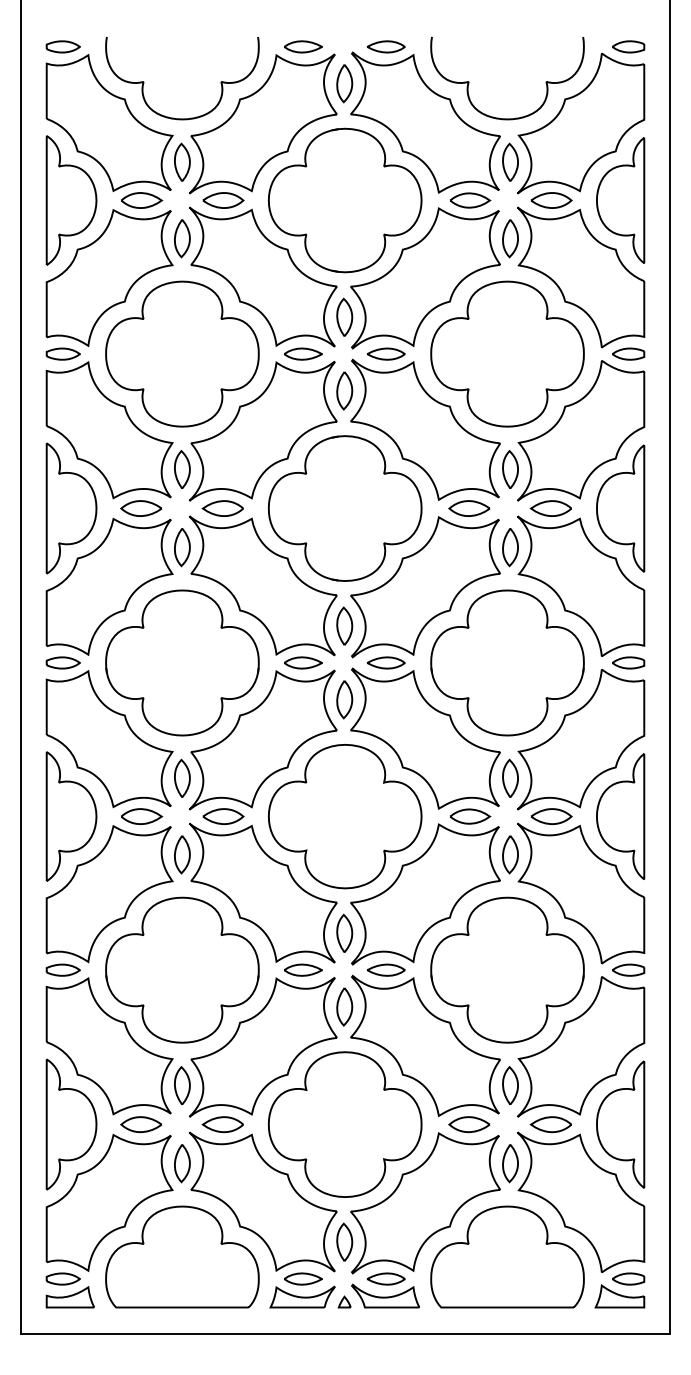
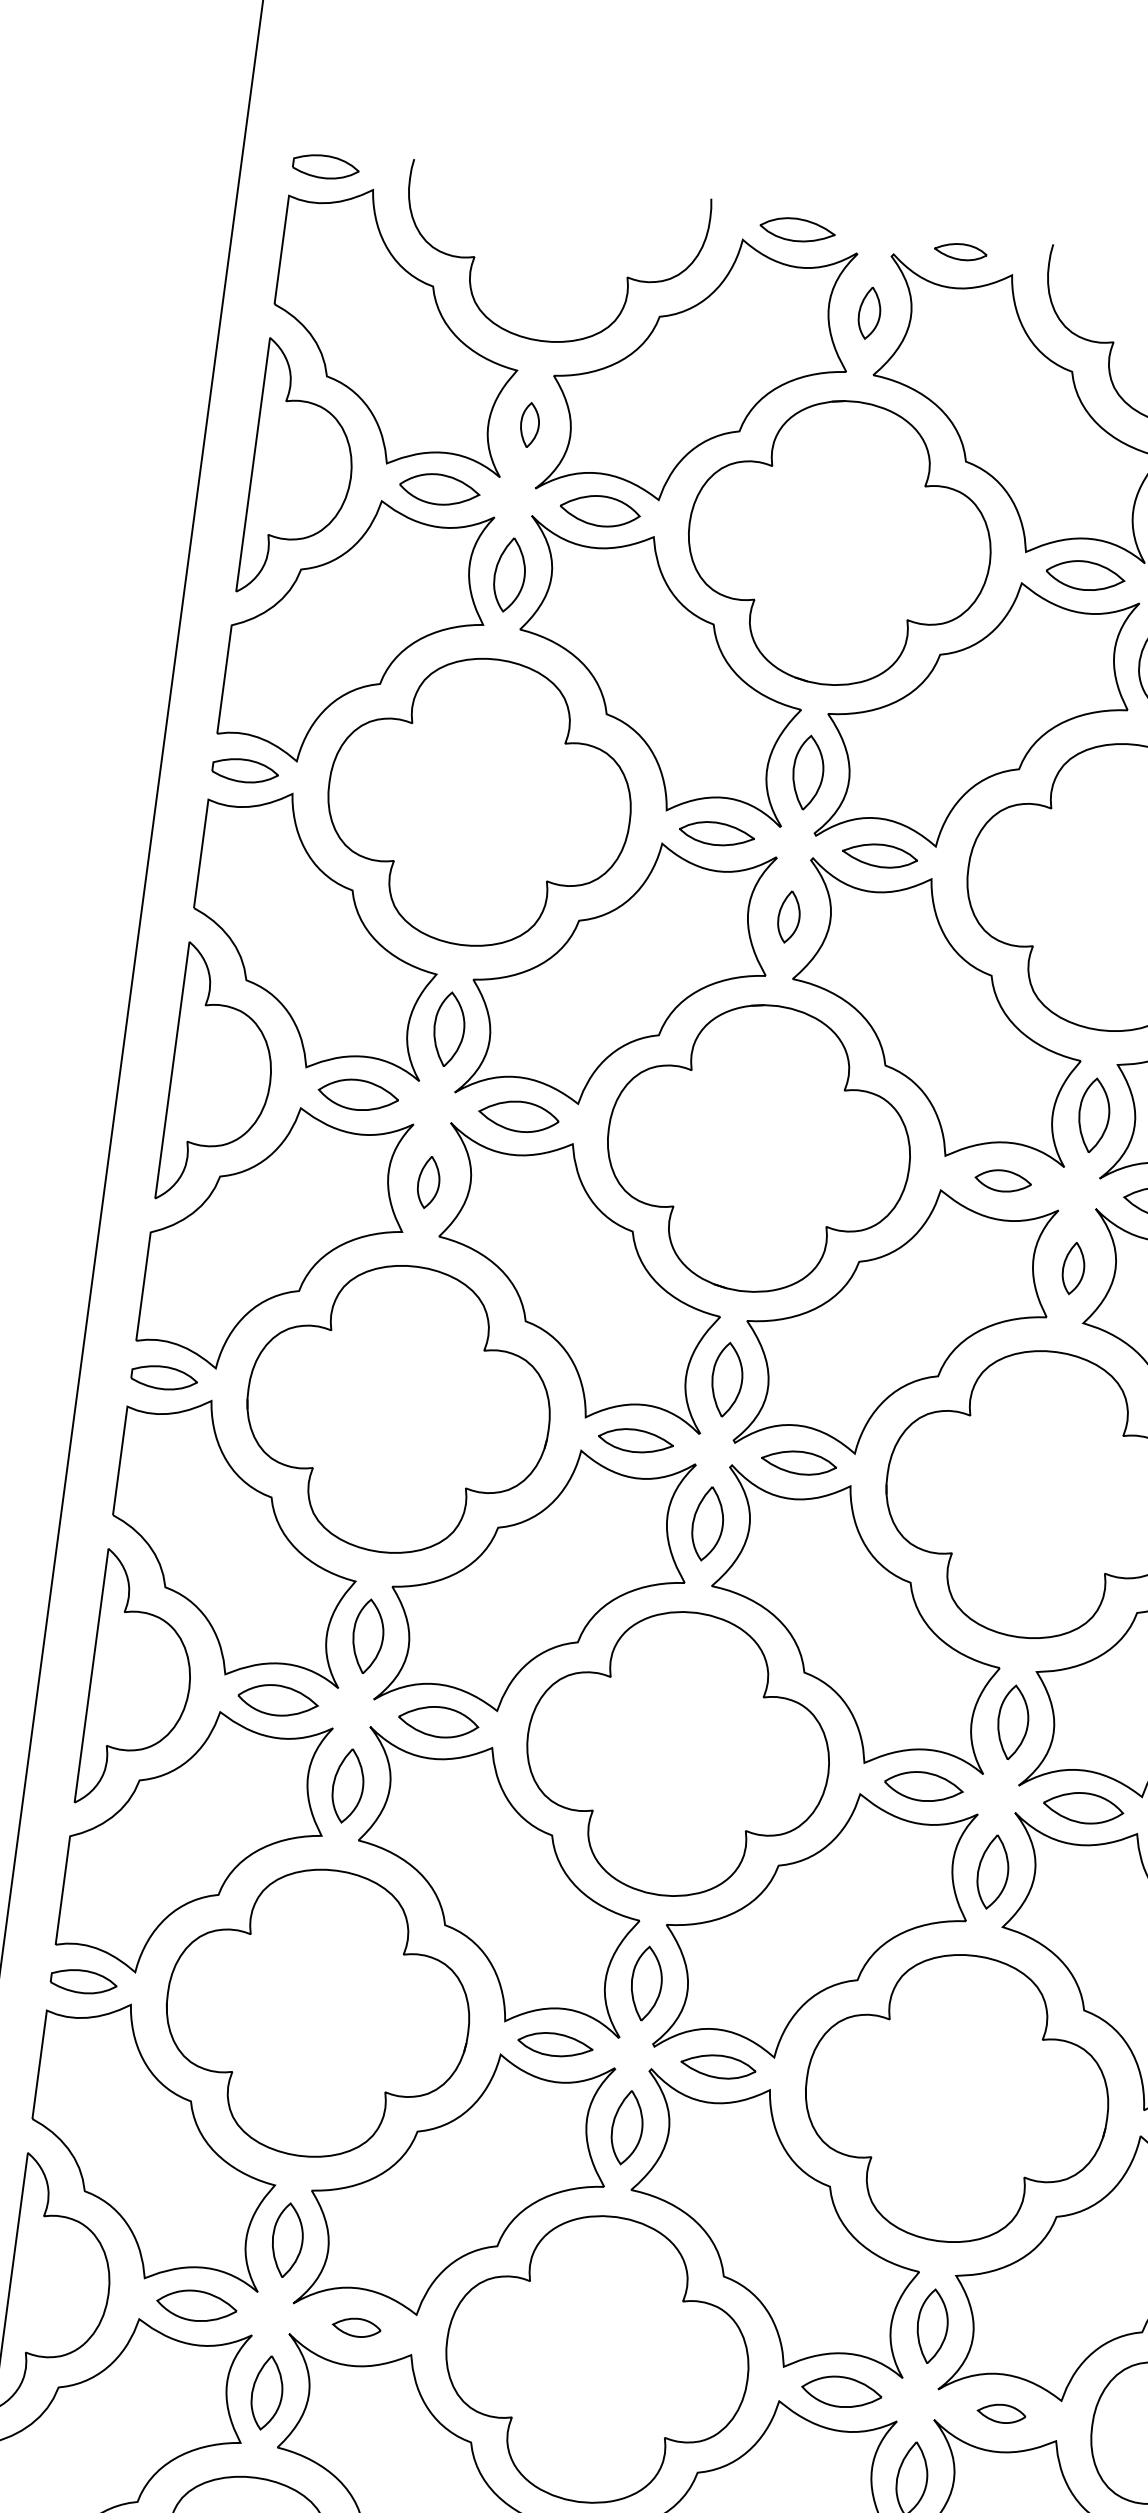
part: (386, 46) -> (961, 251), size x0.7
part: (344, 83) -> (869, 312), size x0.7
part: (182, 161) -> (530, 423), size x0.6
part: (344, 390) -> (788, 916), size x0.7
part: (469, 508) -> (1003, 1180), size x0.7
part: (182, 547) -> (428, 1182), size x0.7
part: (510, 547) -> (1073, 1268), size x0.7
part: (222, 1124) -> (356, 2327), size x0.6
part: (550, 1124) -> (1000, 2413), size x0.6

